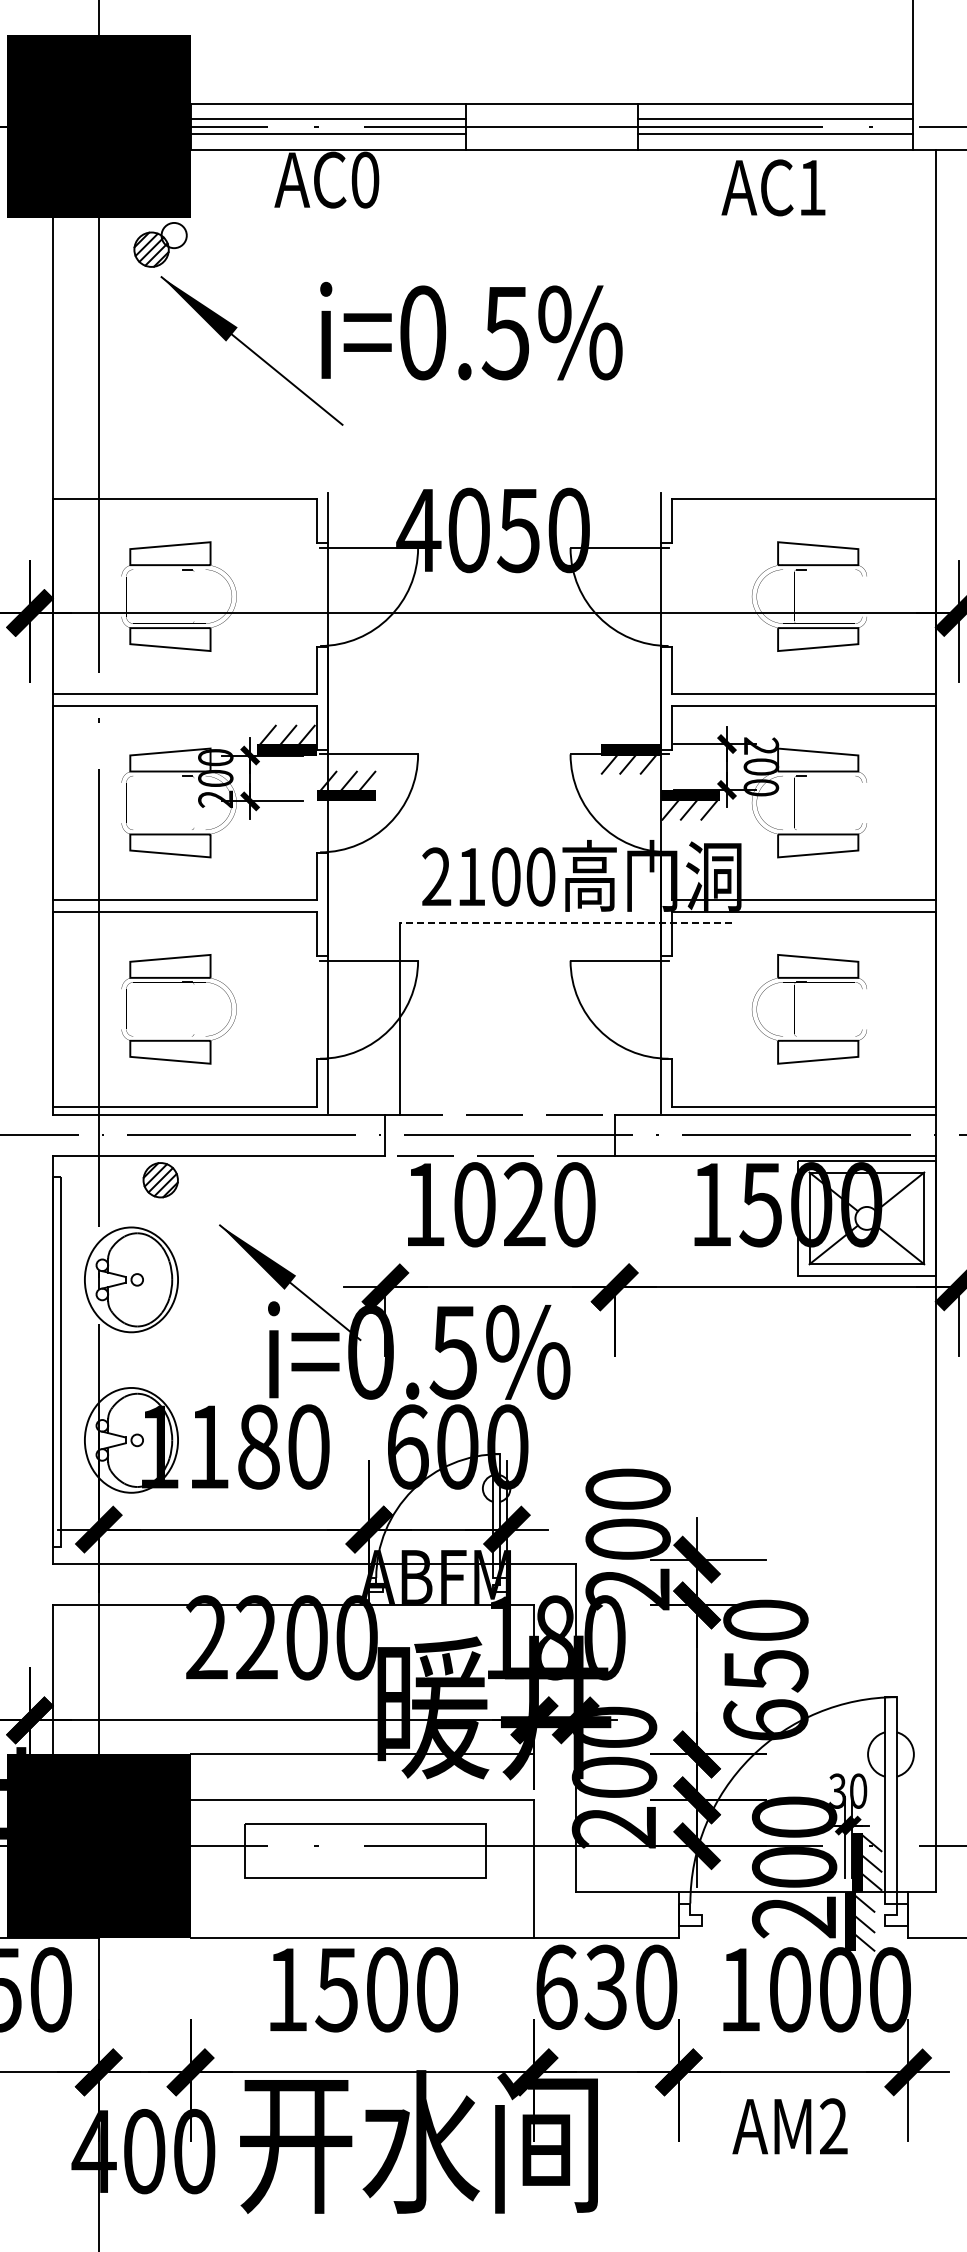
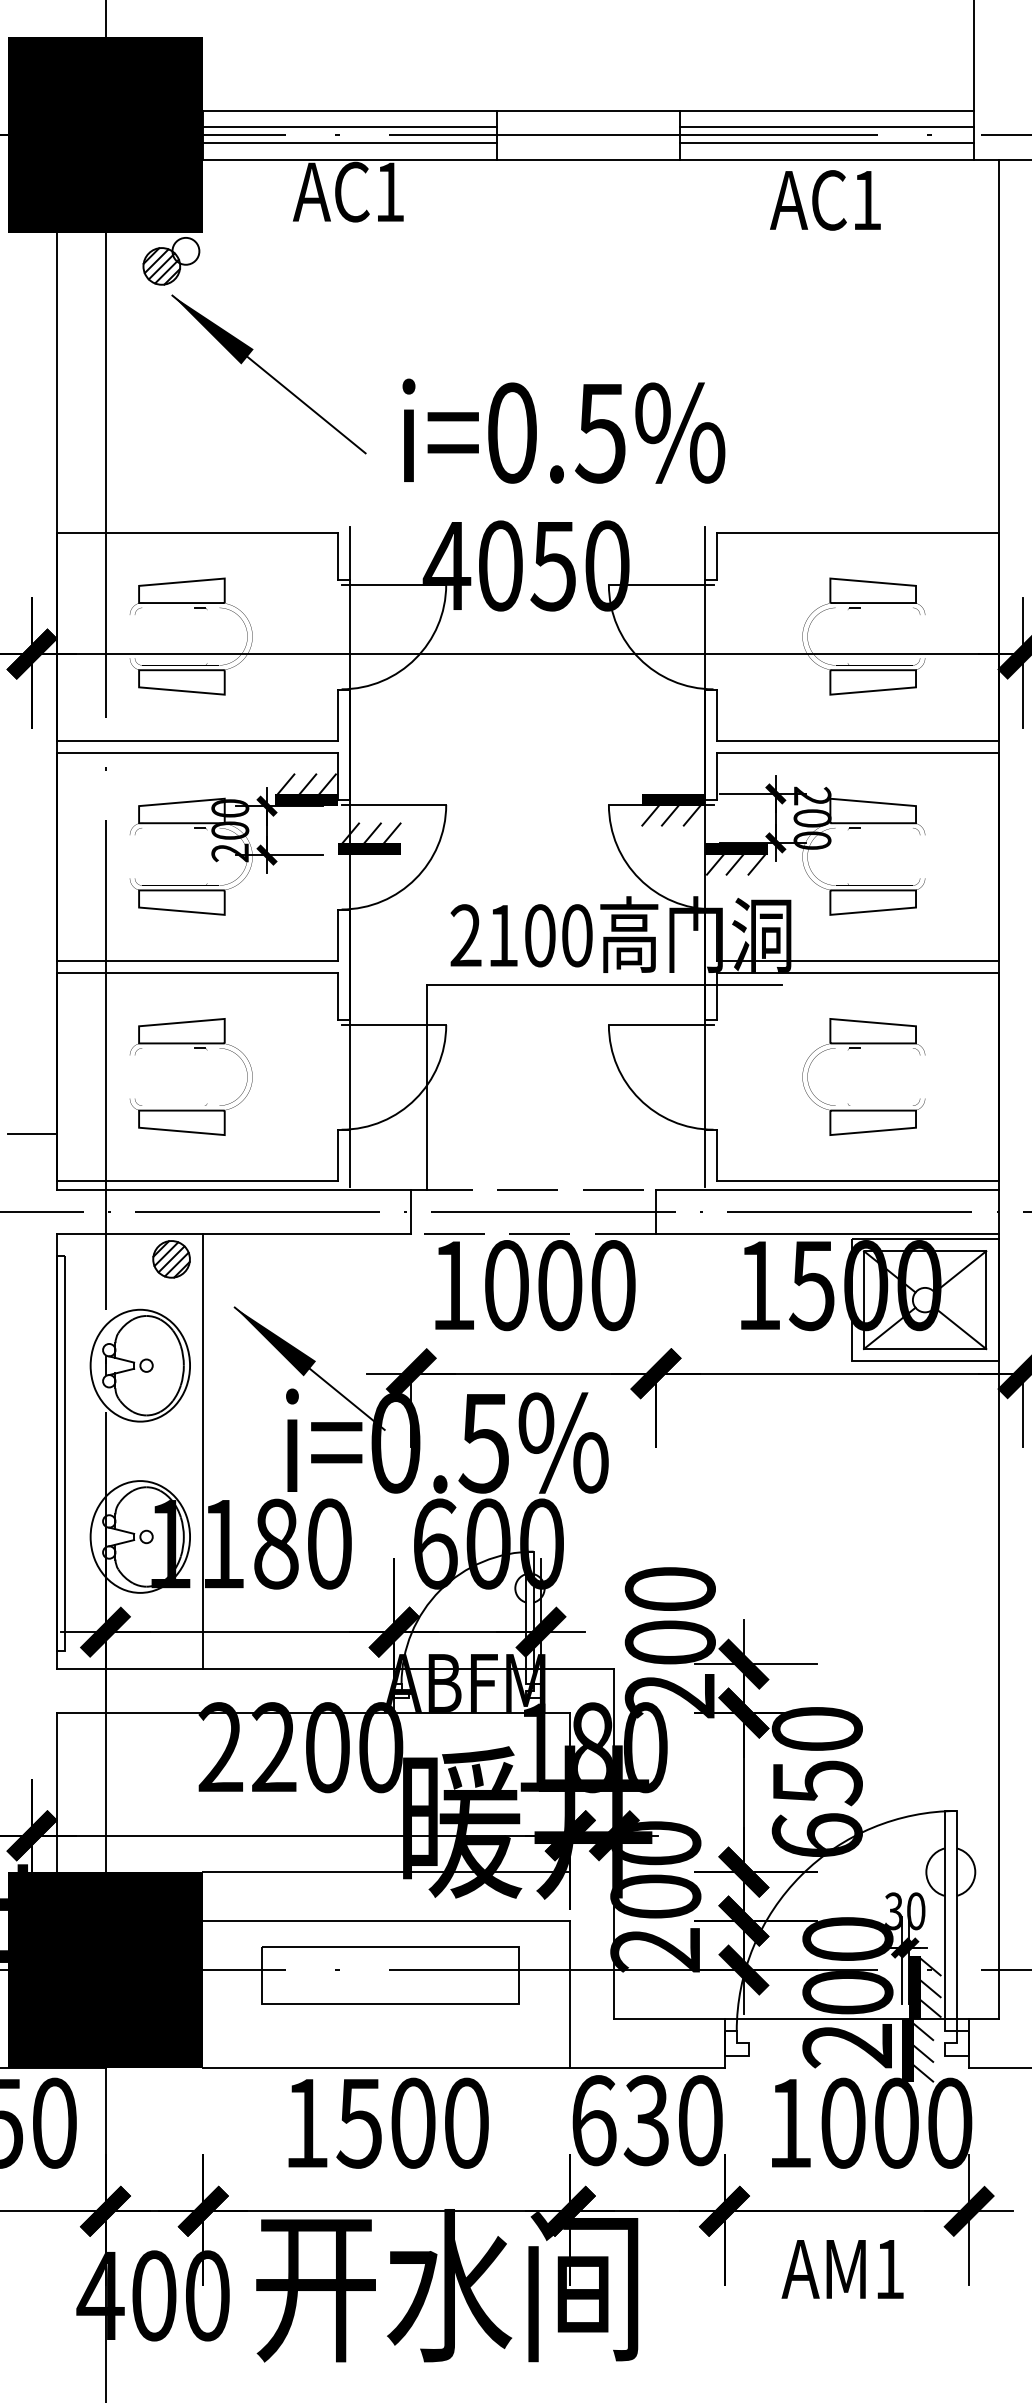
text: (365, 179) -> (390, 191), AC0 -> AC1
text: (471, 331) -> (564, 431), moved
line: (565, 923) -> (603, 985), dashed -> solid
line: (29, 1062) -> (31, 1133), added
text: (524, 1204) -> (559, 1285), 1020 -> 1000
line: (190, 1360) -> (203, 1451), added
text: (833, 2126) -> (889, 2269), AM2 -> AM1

